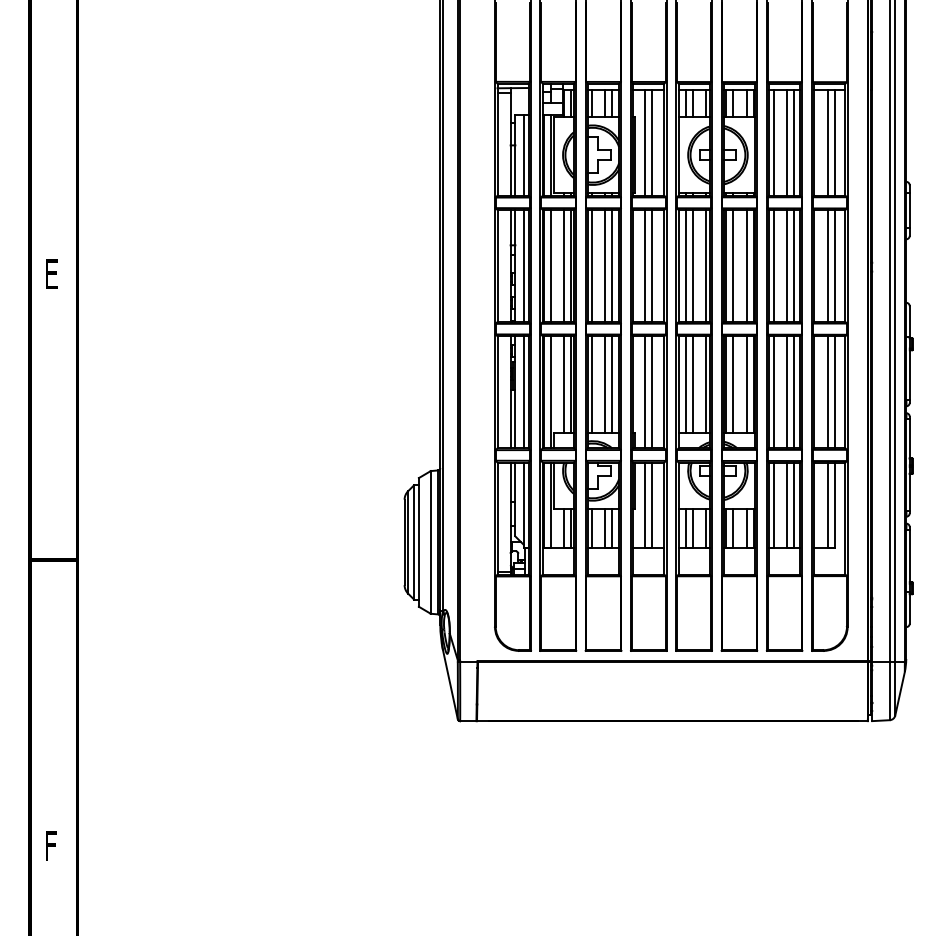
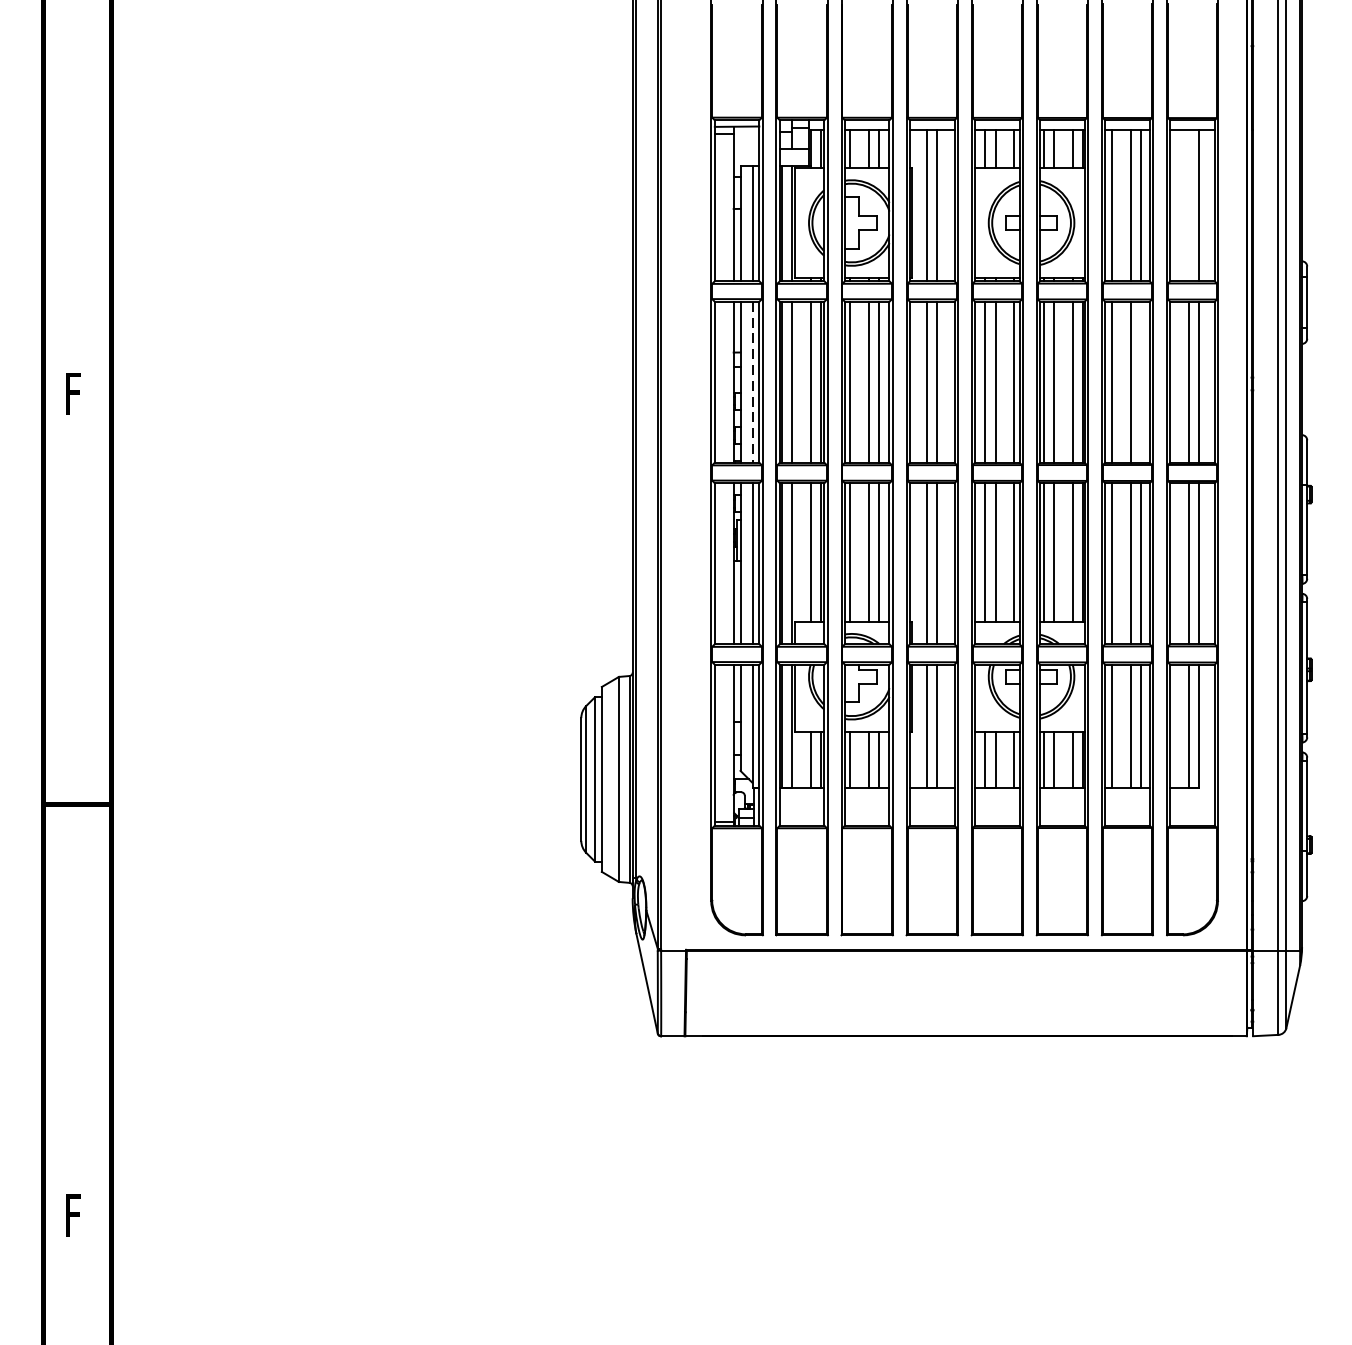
line: (827, 142) -> (1188, 204), removed
line: (523, 266) -> (752, 382), solid -> dashed
line: (794, 266) -> (1141, 382), removed
text: (52, 273) -> (75, 393), E -> F

